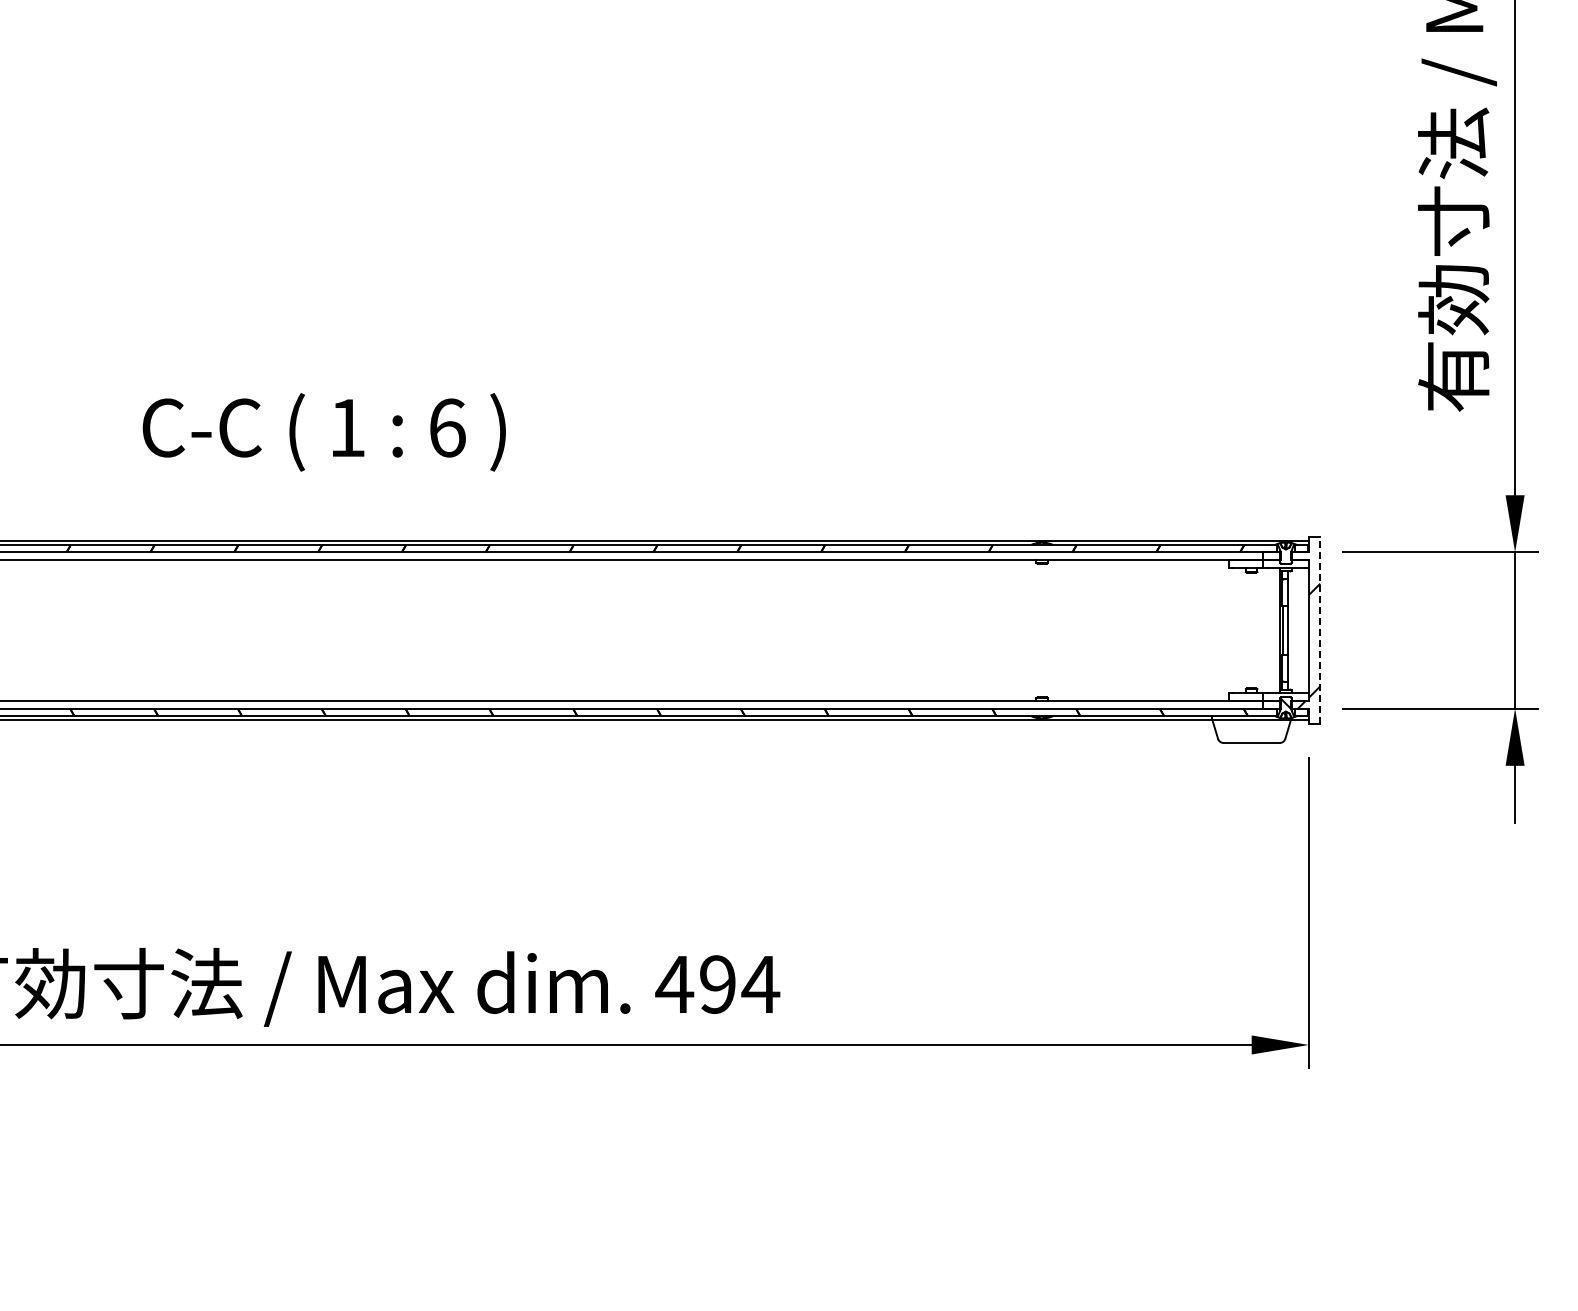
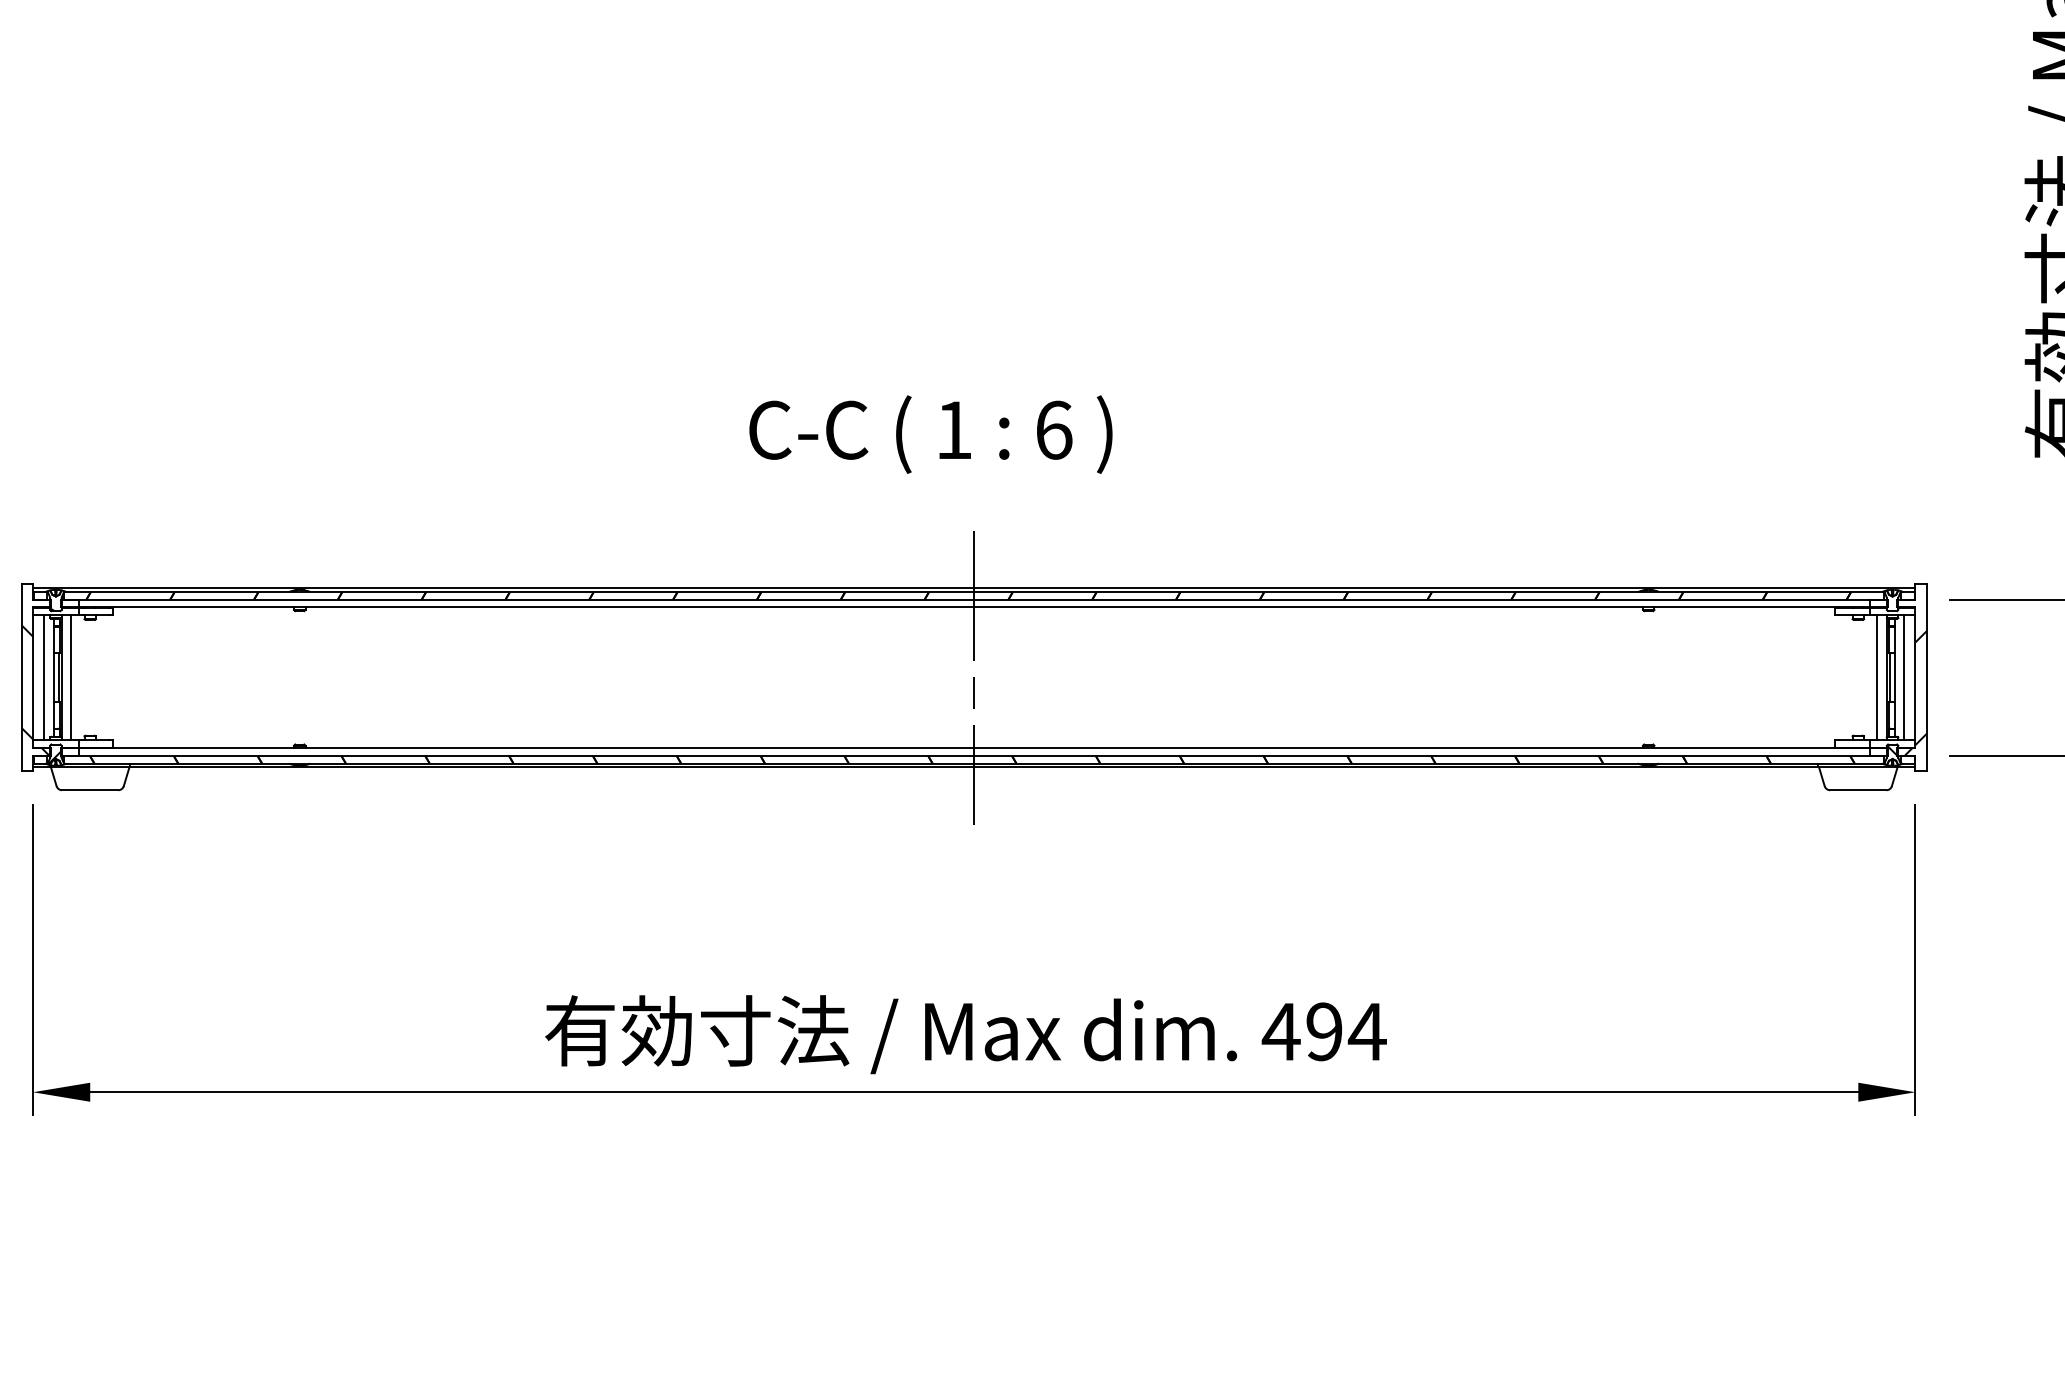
text: (323, 432) -> (930, 434), moved
line: (367, 630) -> (974, 677), added
line: (1270, 630) -> (1877, 677), added
line: (1297, 630) -> (1904, 677), added
line: (1319, 630) -> (1926, 677), dashed -> solid

